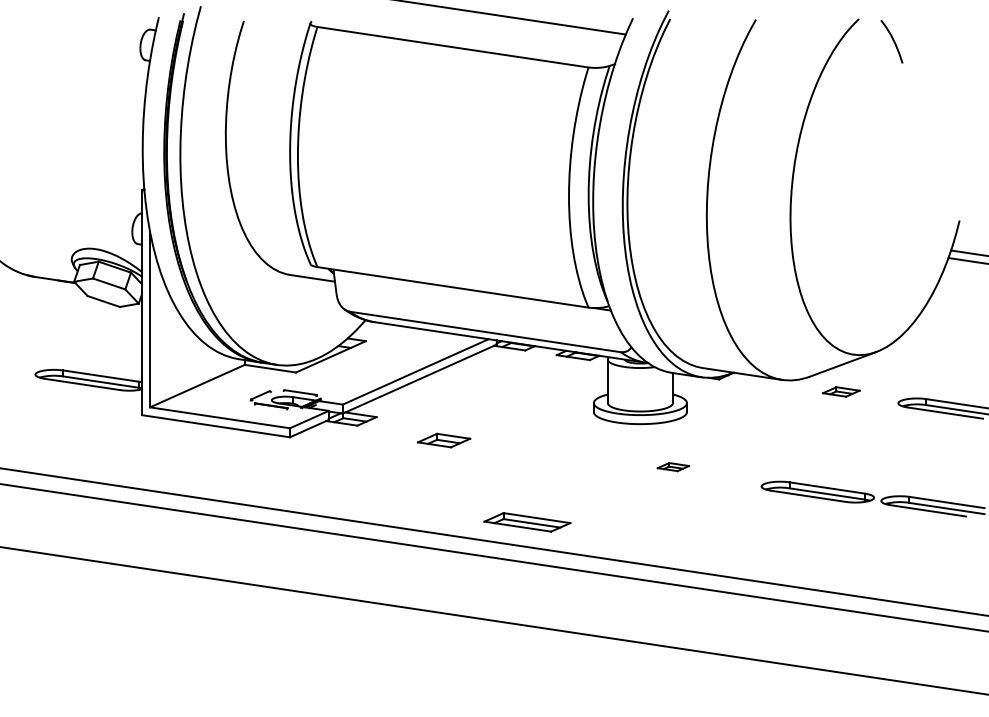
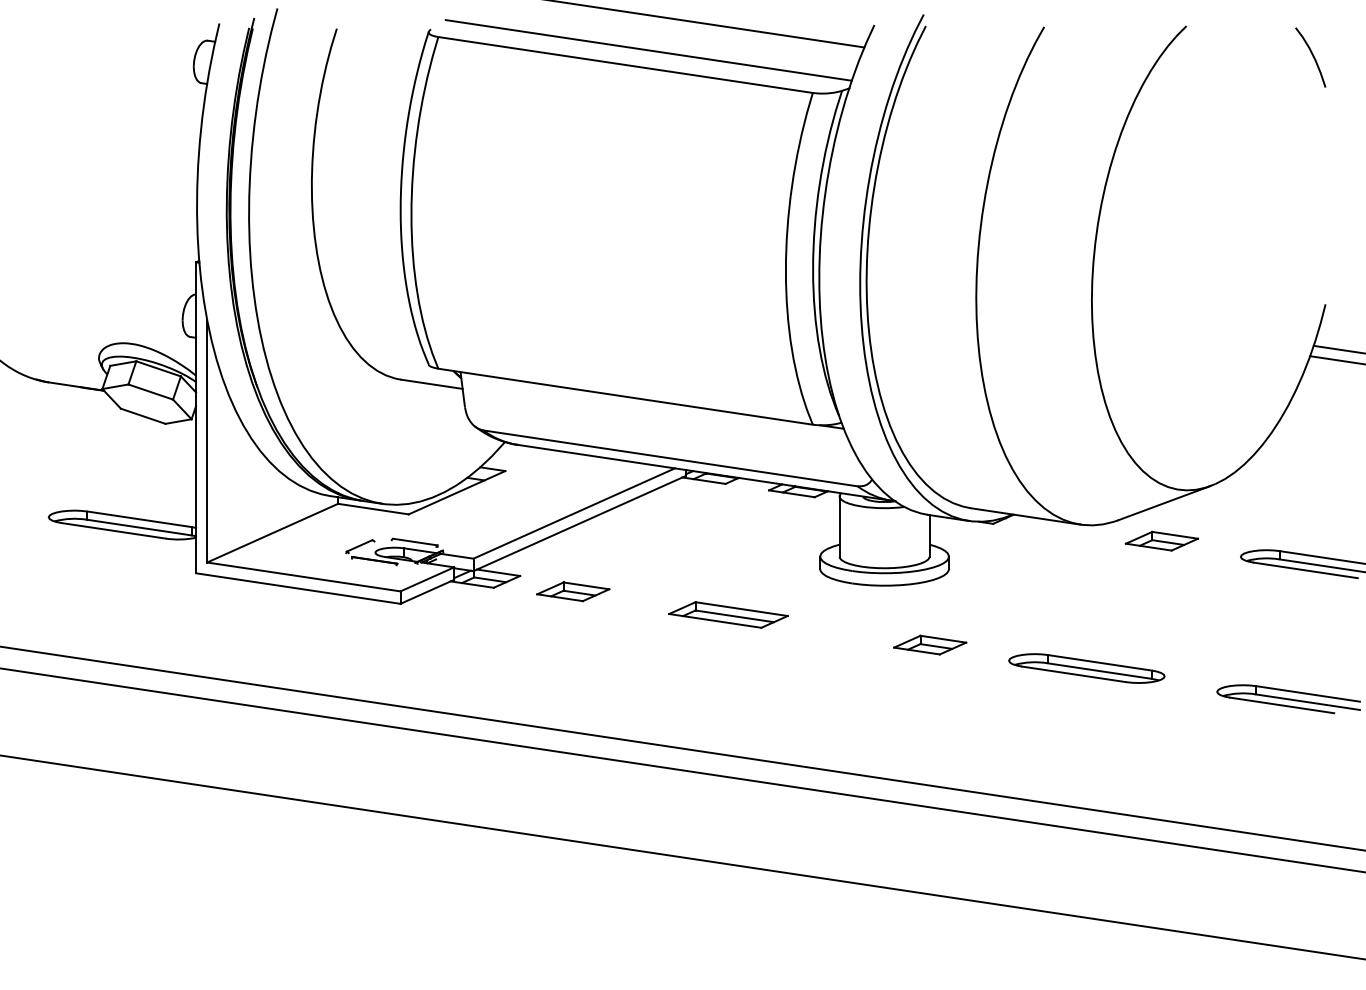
line: (469, 36) -> (648, 50), added
curve: (892, 40) -> (1311, 55), moved
part: (841, 391) -> (1162, 540), size x1.43
part: (444, 440) -> (573, 591), moved
part: (673, 466) -> (930, 644), size x1.67
part: (817, 491) -> (1086, 667), moved
part: (527, 522) -> (728, 615), moved

